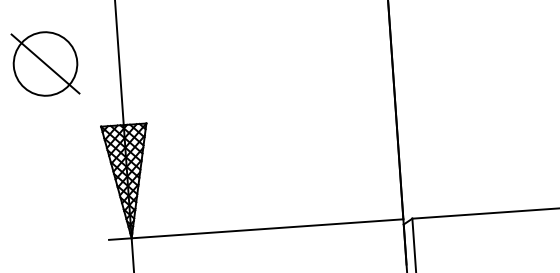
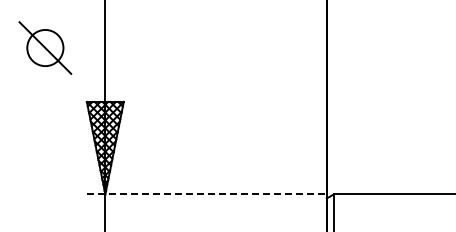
circle: (45, 63) -> (45, 47), size x0.7
line: (255, 229) -> (206, 194), solid -> dashed

